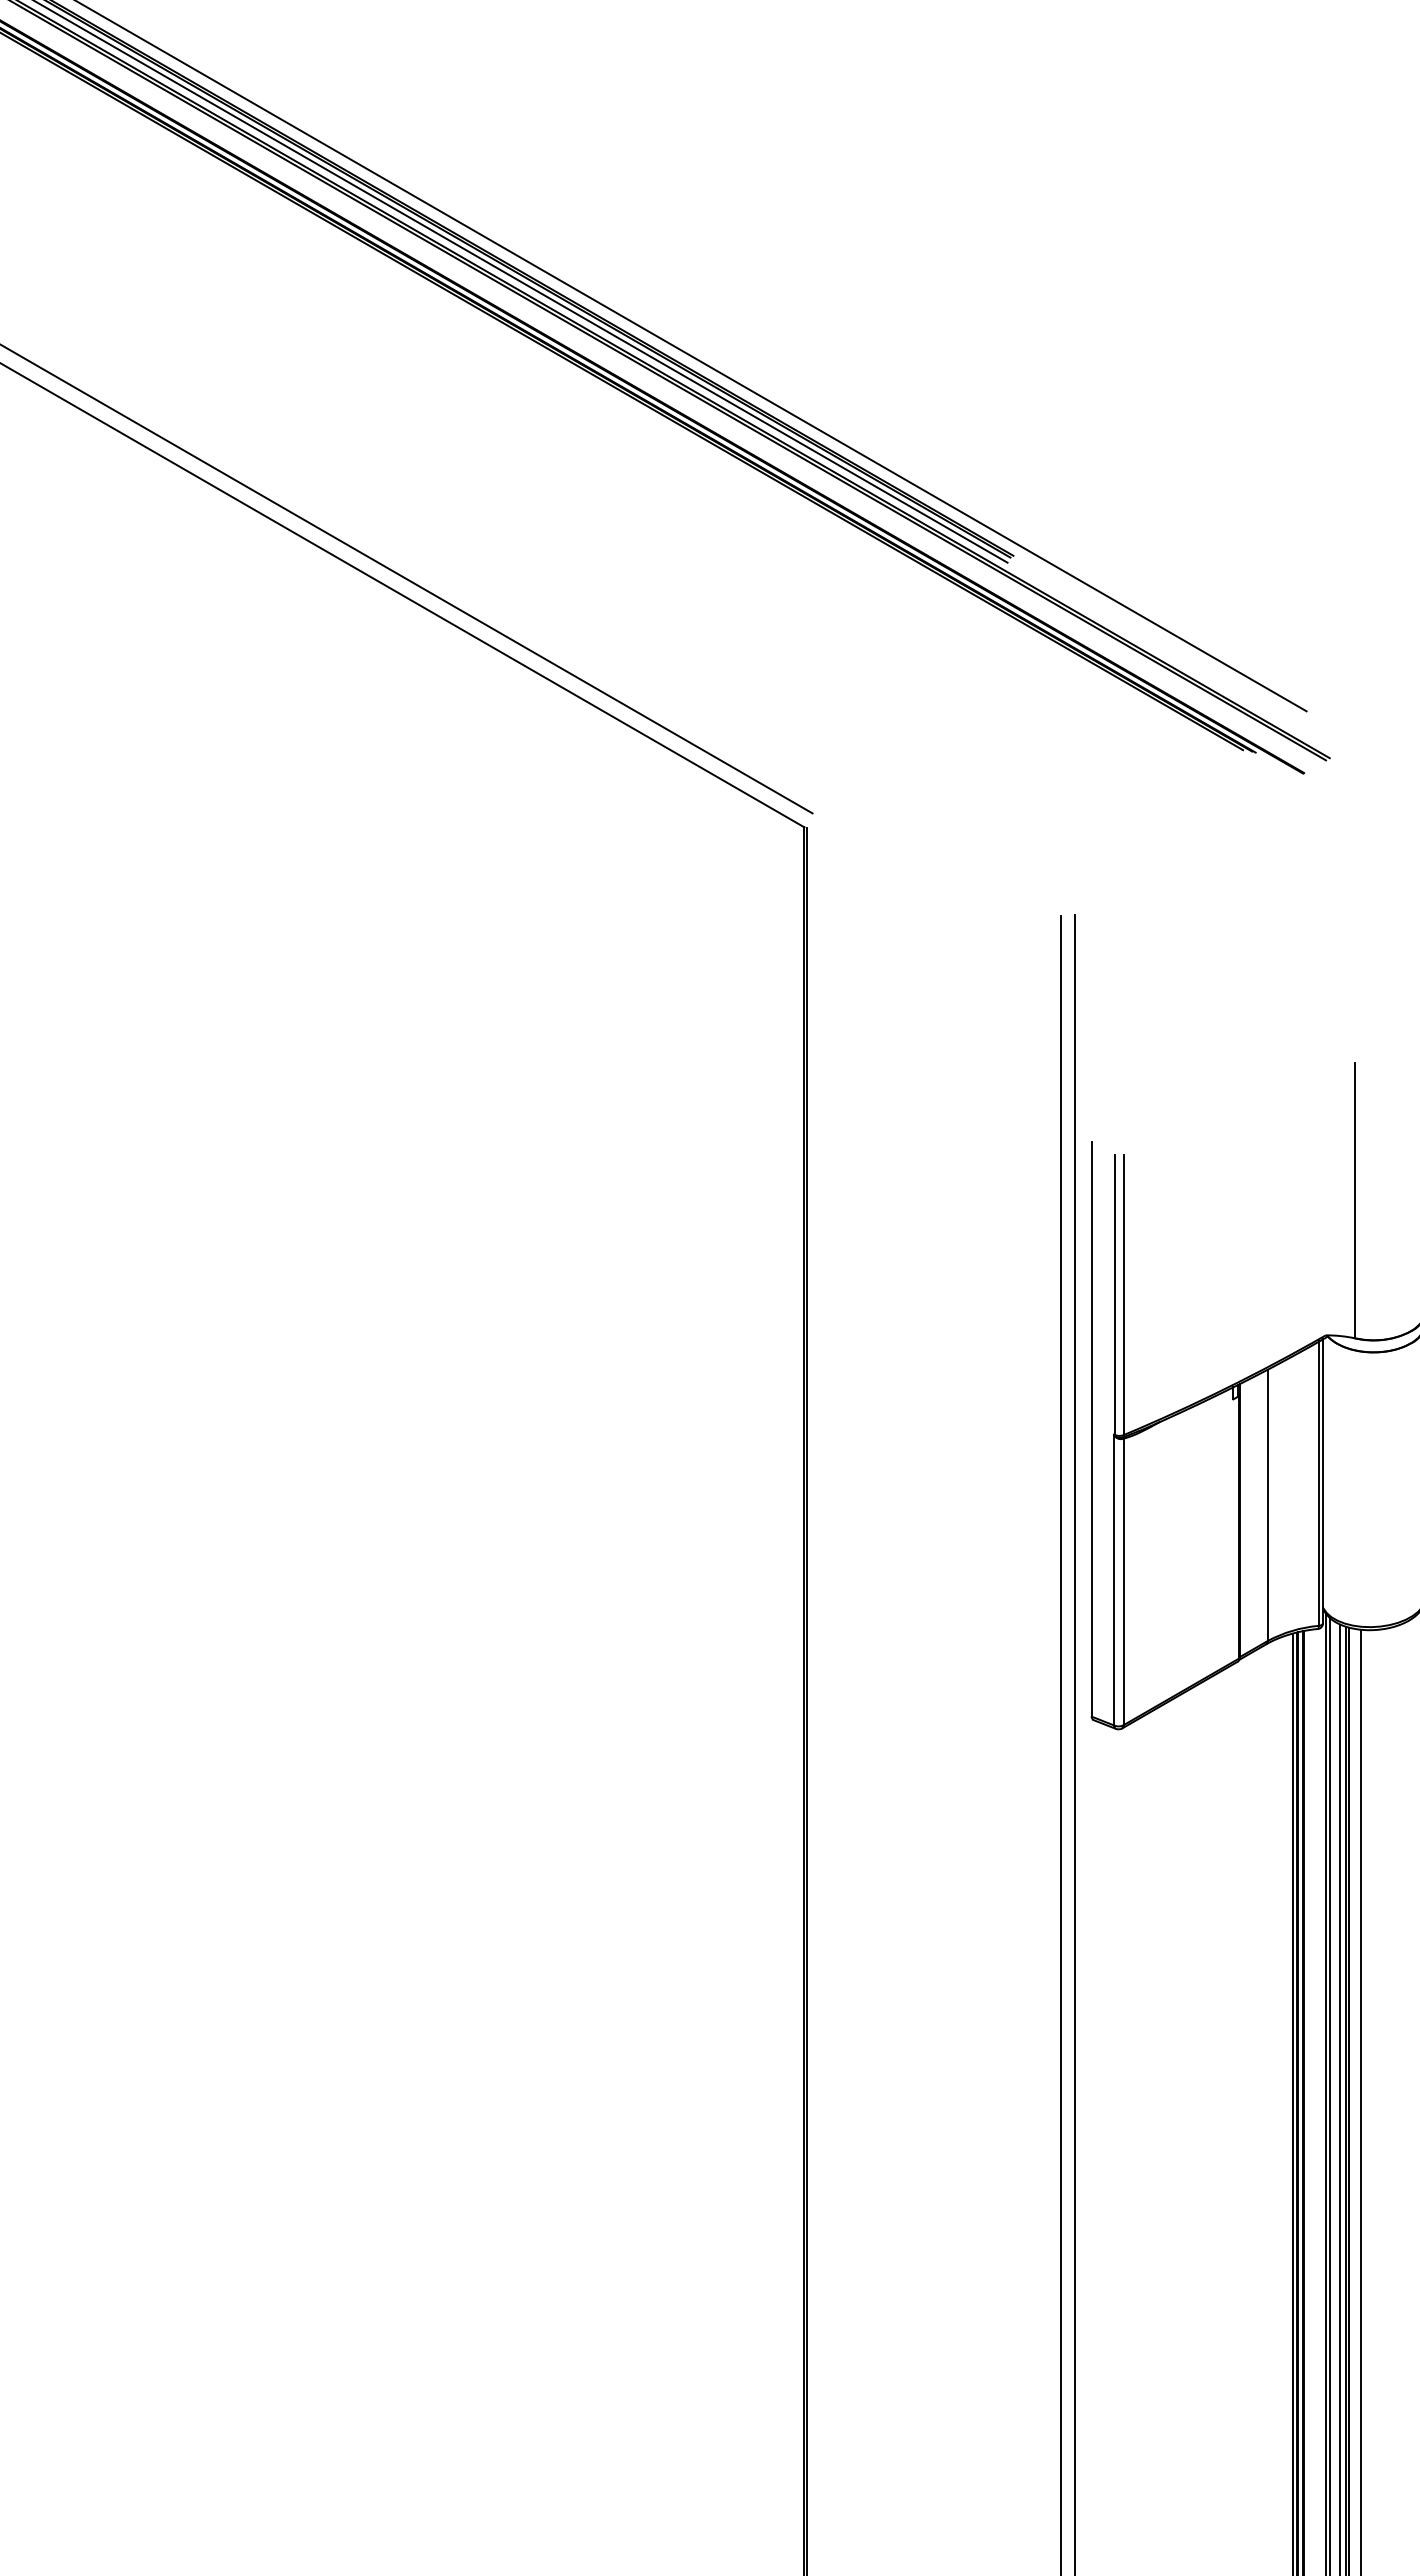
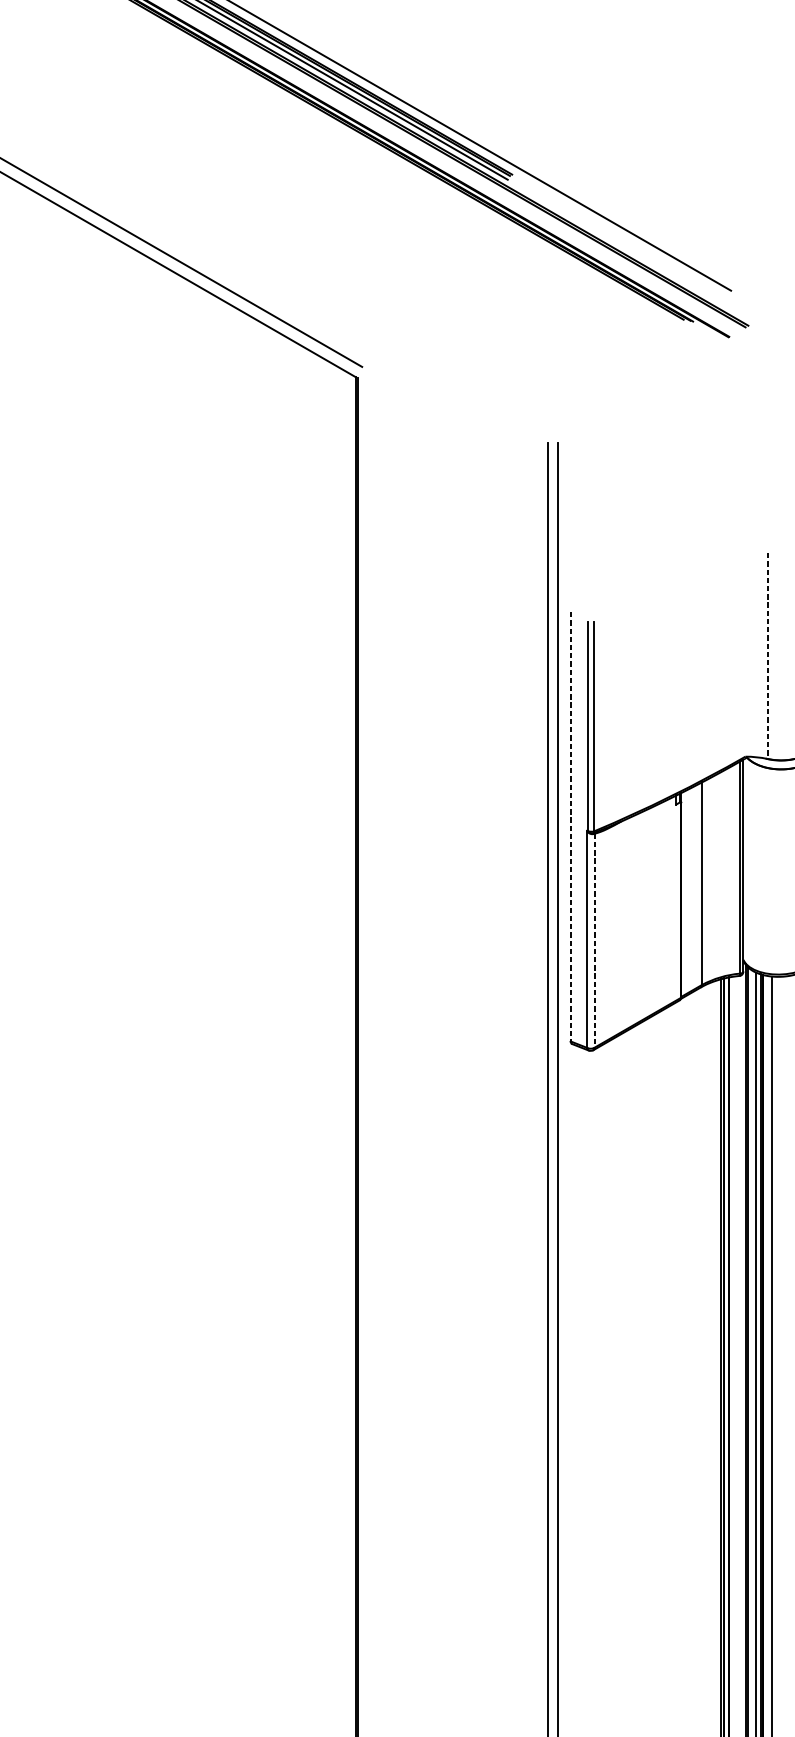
line: (1355, 1200) -> (767, 656), solid -> dashed
line: (1091, 1429) -> (570, 826), solid -> dashed
line: (1123, 1582) -> (594, 941), solid -> dashed

